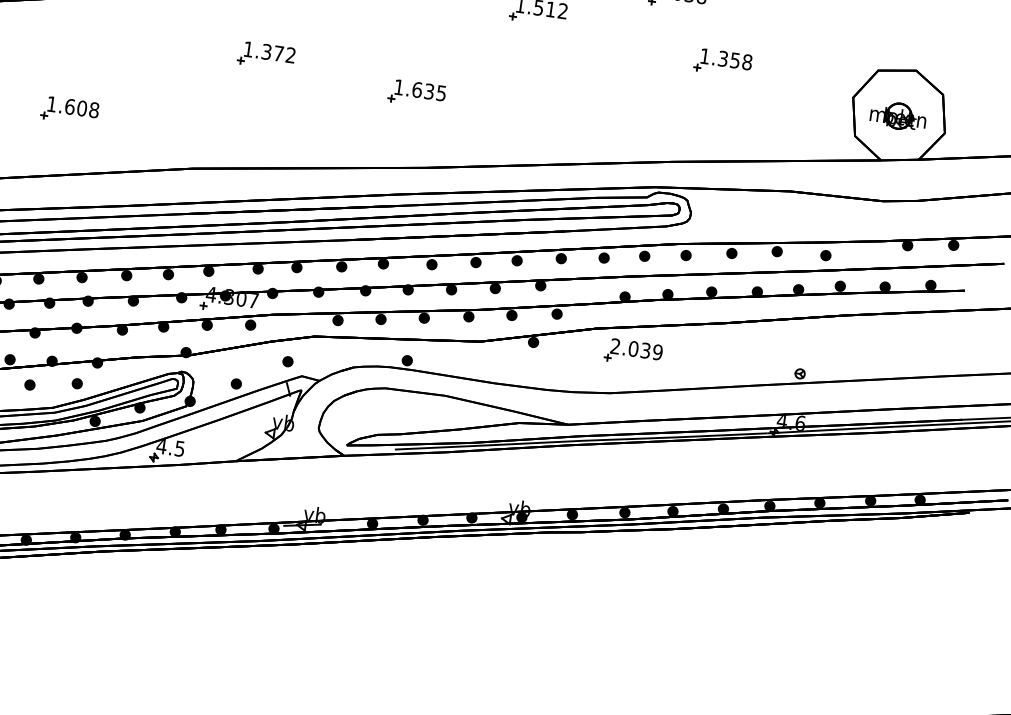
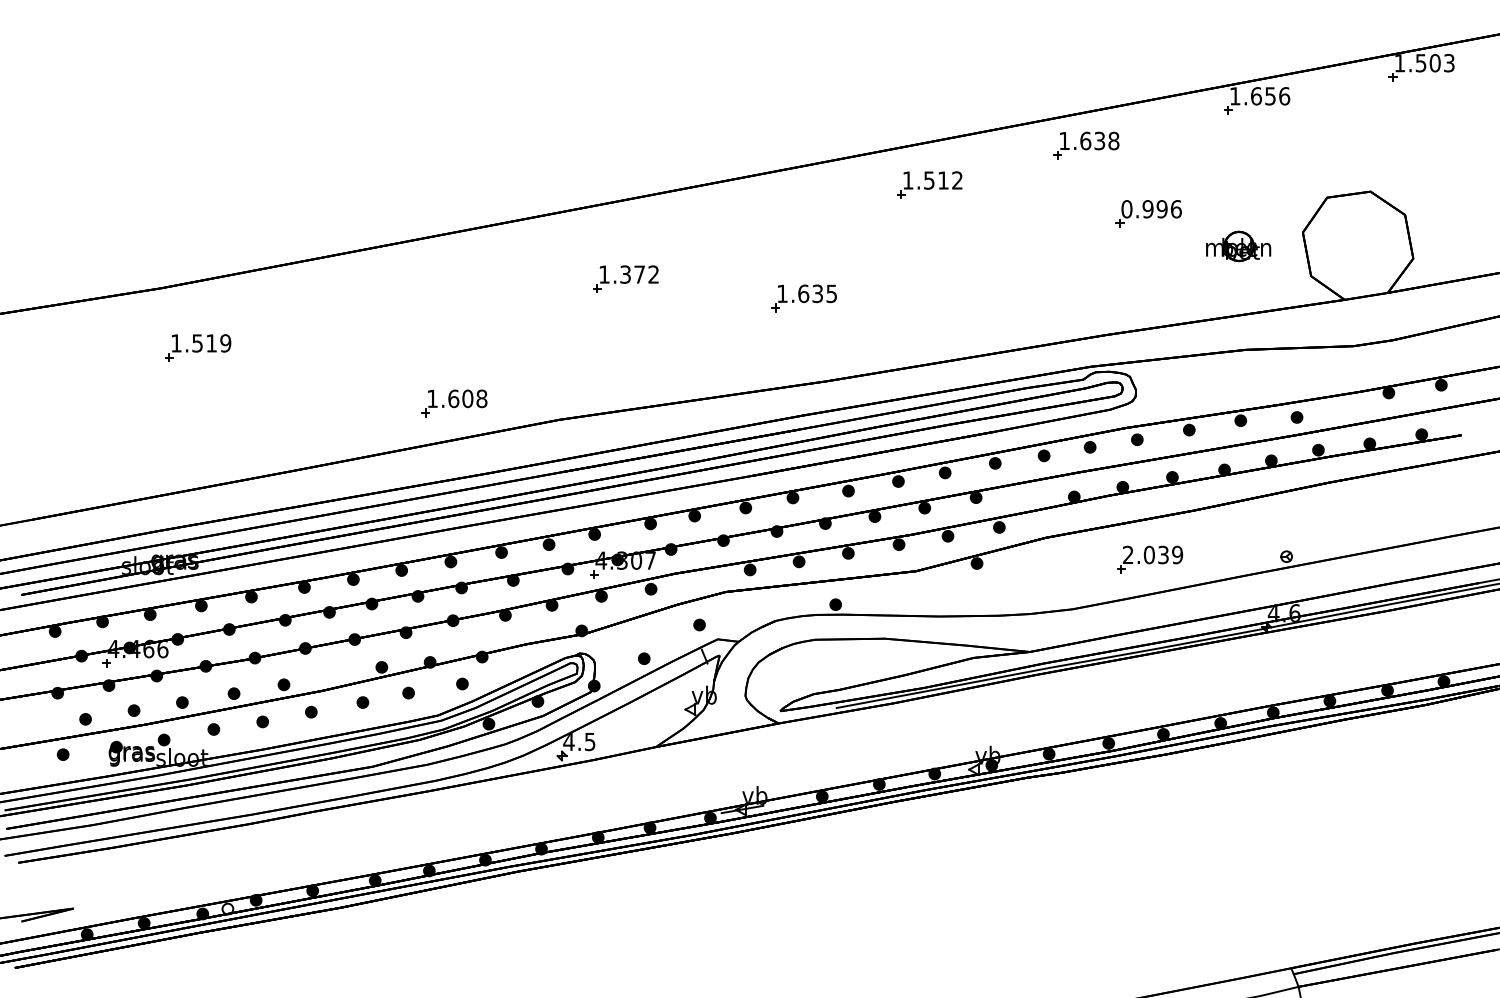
text: (726, 59) -> (1151, 209), 1.358 -> 0.996
part: (70, 110) -> (454, 403), moved
part: (898, 116) -> (1238, 246), moved
part: (633, 352) -> (1149, 559), moved

